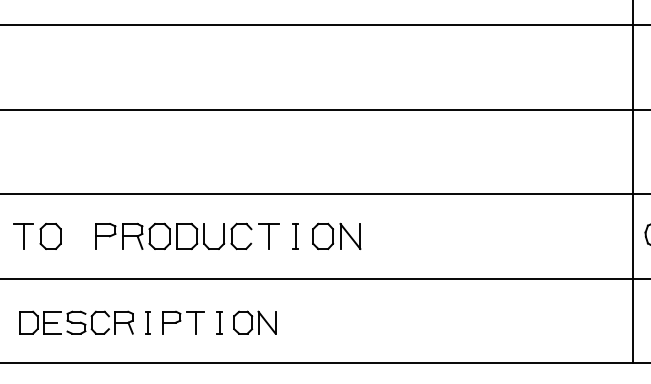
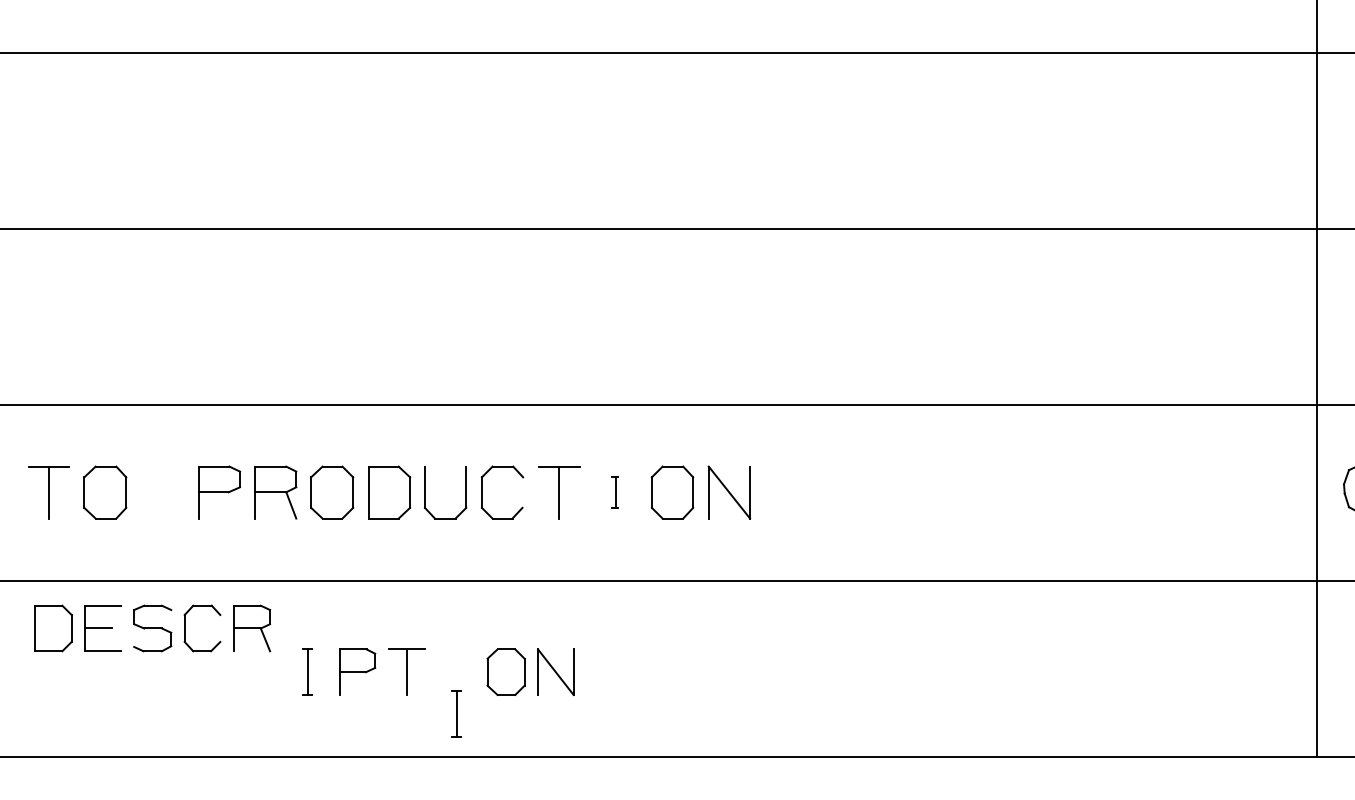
part: (295, 236) -> (615, 492), size x0.6
part: (76, 322) -> (152, 628), moved
part: (219, 322) -> (456, 713), moved

